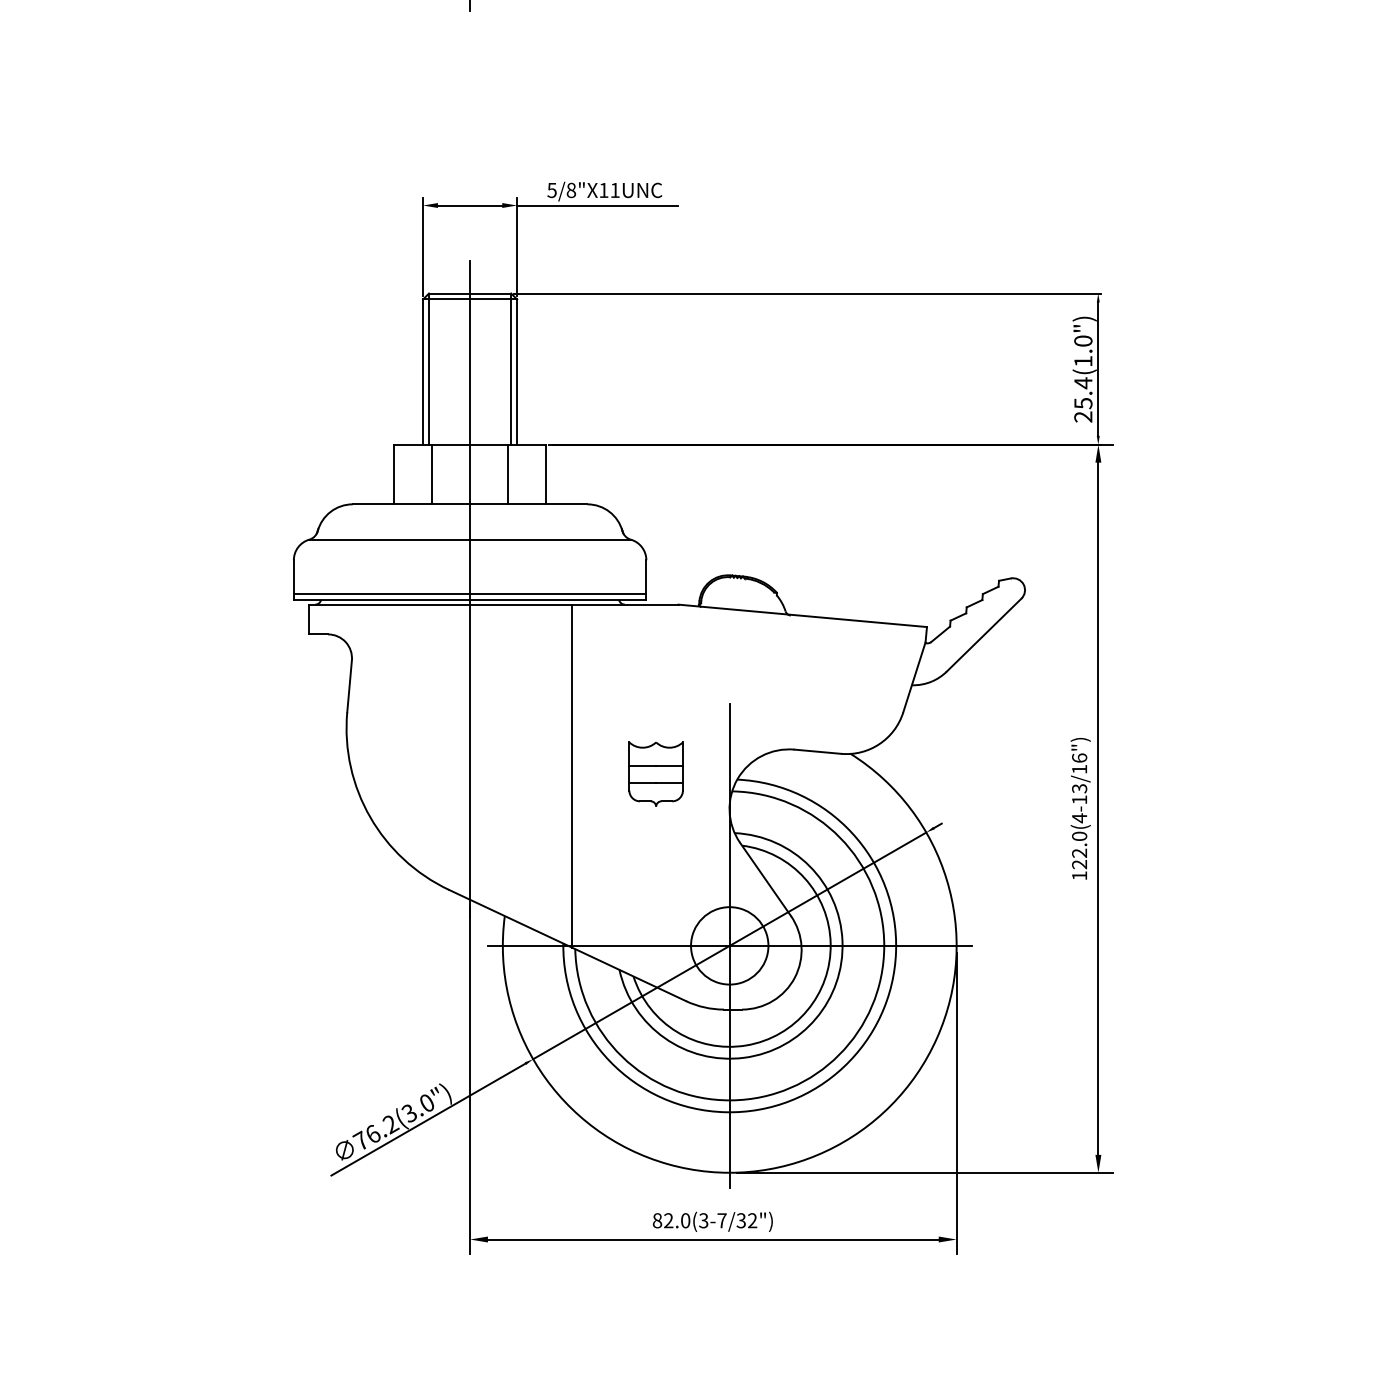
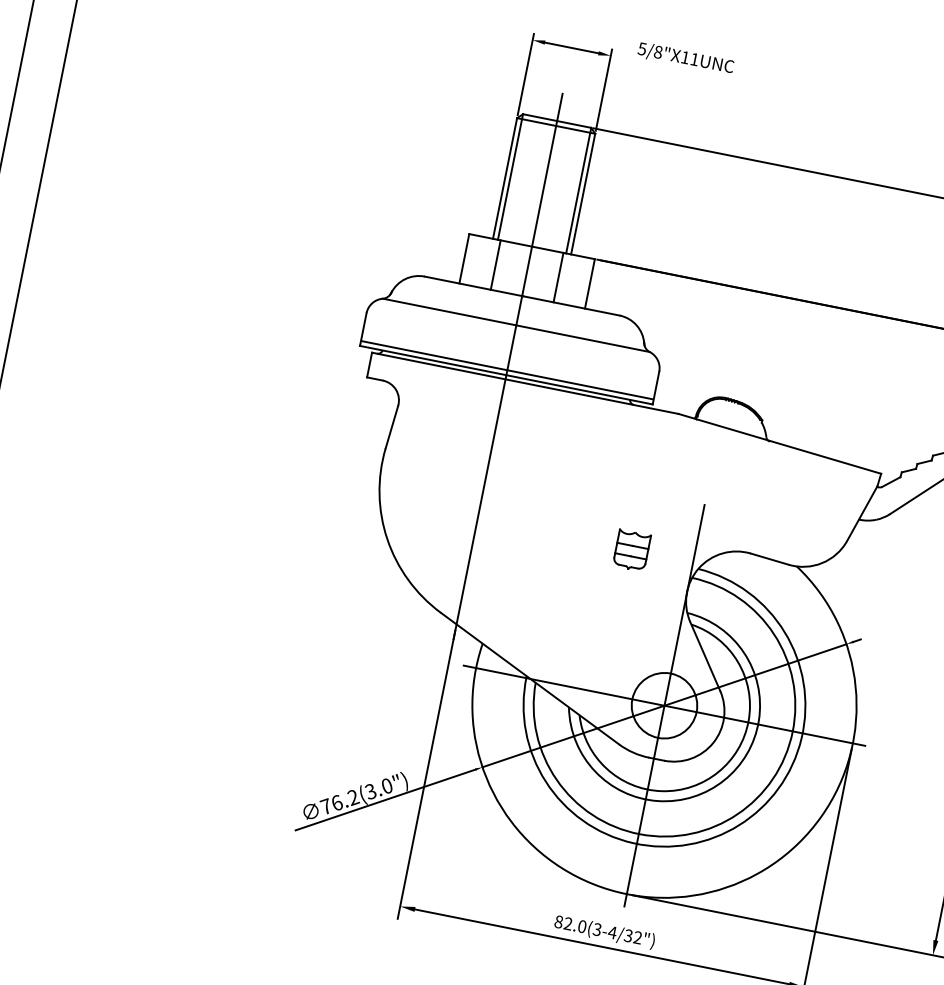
line: (597, 205) -> (677, 69), removed
part: (655, 773) -> (631, 550), size x0.7
line: (572, 775) -> (562, 538), removed
text: (722, 1220) -> (612, 932), 82.0(3-7/32") -> 82.0(3-4/32")

